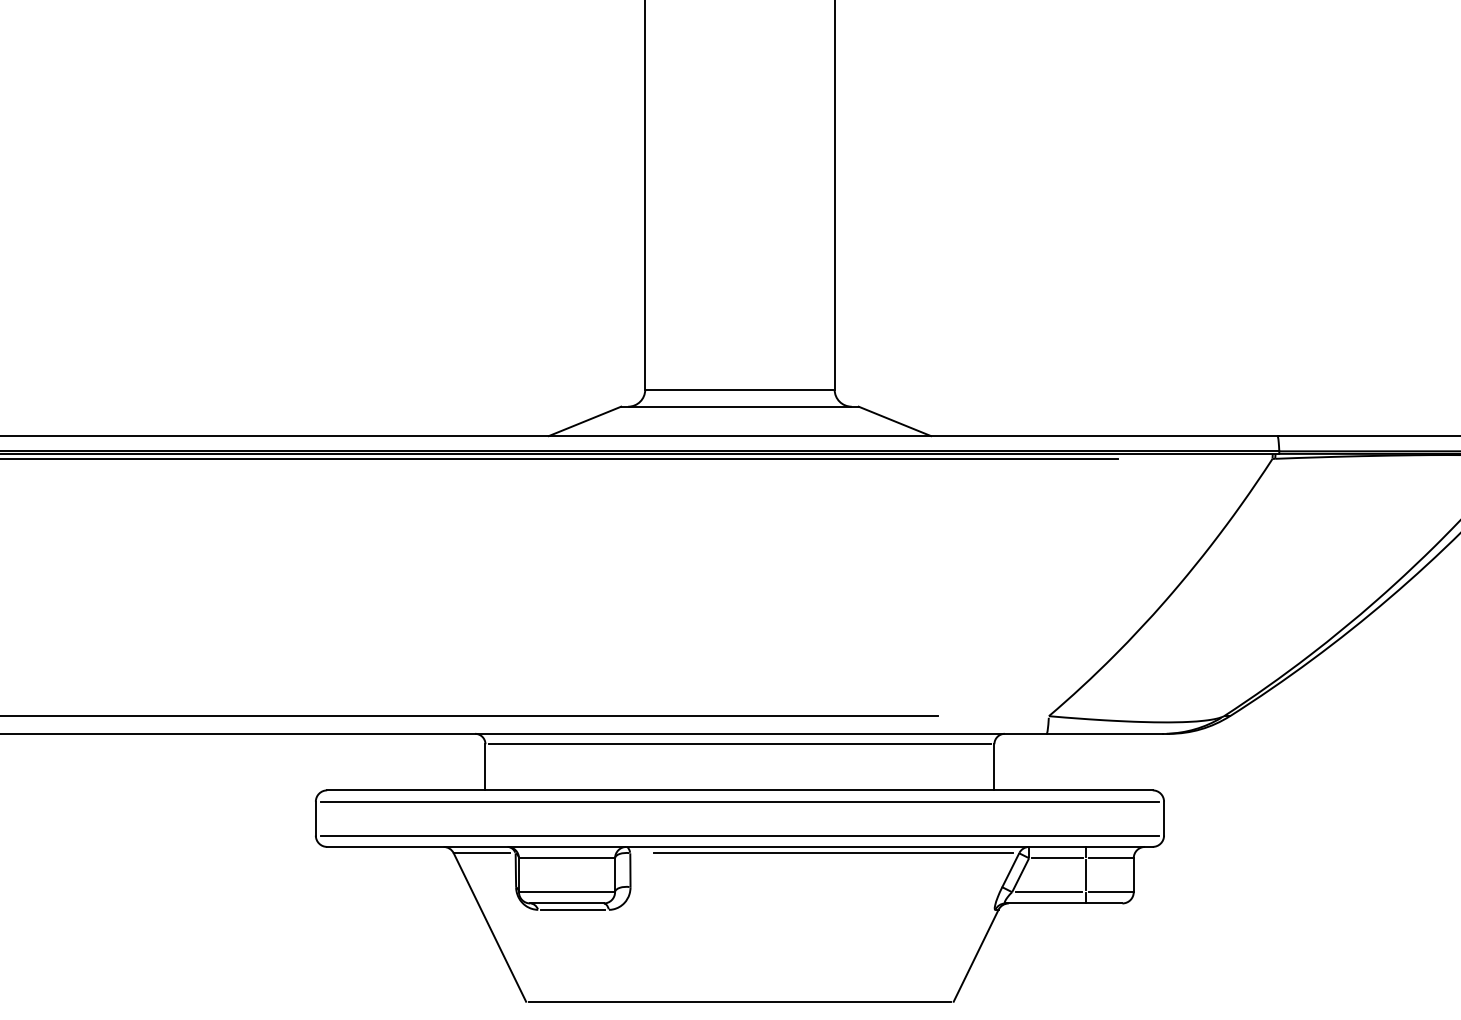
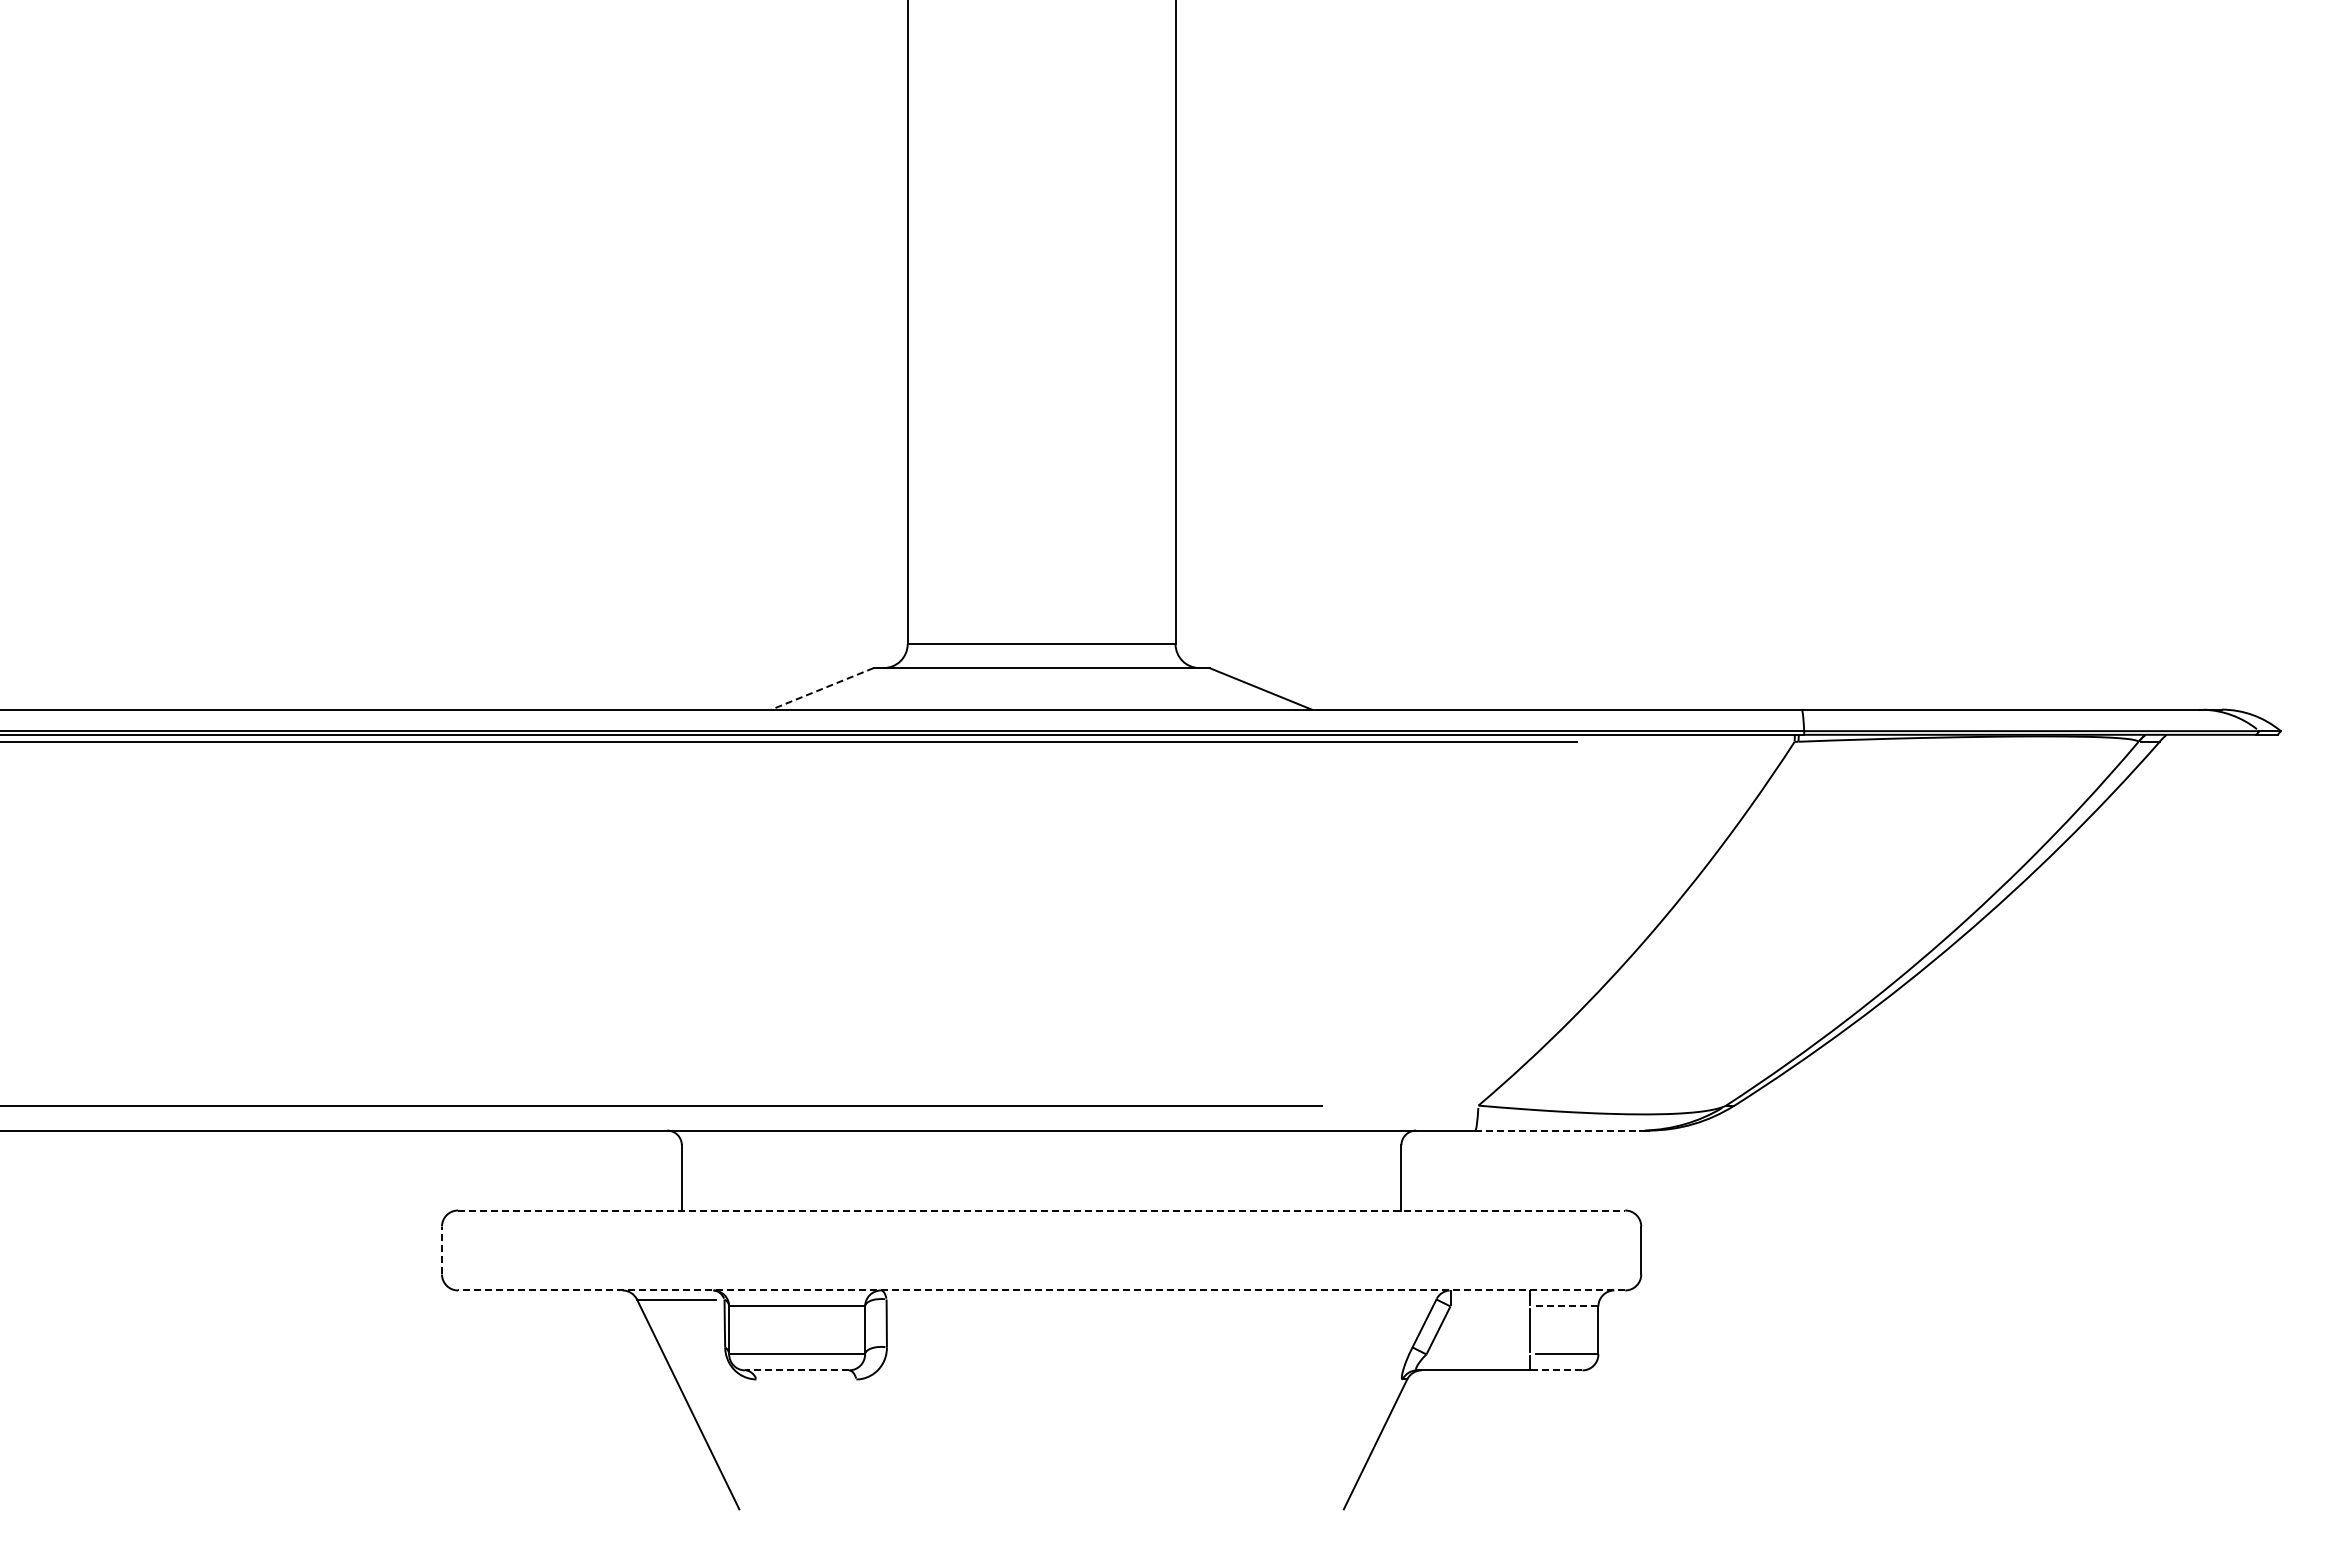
line: (584, 421) -> (822, 689), solid -> dashed
line: (1104, 733) -> (1557, 1130), solid -> dashed
line: (739, 744) -> (1041, 1145), removed
line: (739, 790) -> (1041, 1210), solid -> dashed
line: (739, 801) -> (1041, 1226), removed
line: (316, 818) -> (442, 1250), solid -> dashed
line: (739, 835) -> (1041, 1274), removed
line: (739, 846) -> (1041, 1290), solid -> dashed
line: (833, 853) -> (1173, 1299), removed
line: (1057, 858) -> (1490, 1306), removed
line: (1111, 858) -> (1566, 1306), solid -> dashed
line: (1048, 892) -> (1478, 1354), removed
line: (567, 903) -> (797, 1370), solid -> dashed
line: (1104, 903) -> (1556, 1370), solid -> dashed
line: (572, 909) -> (805, 1379), removed
line: (739, 1001) -> (1041, 1509), removed

